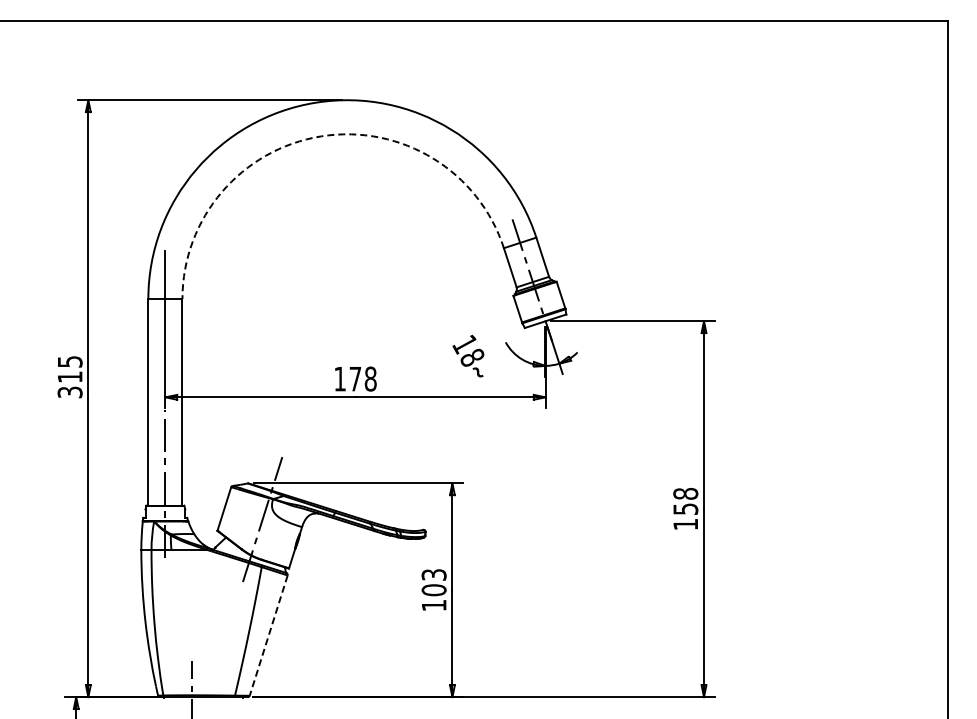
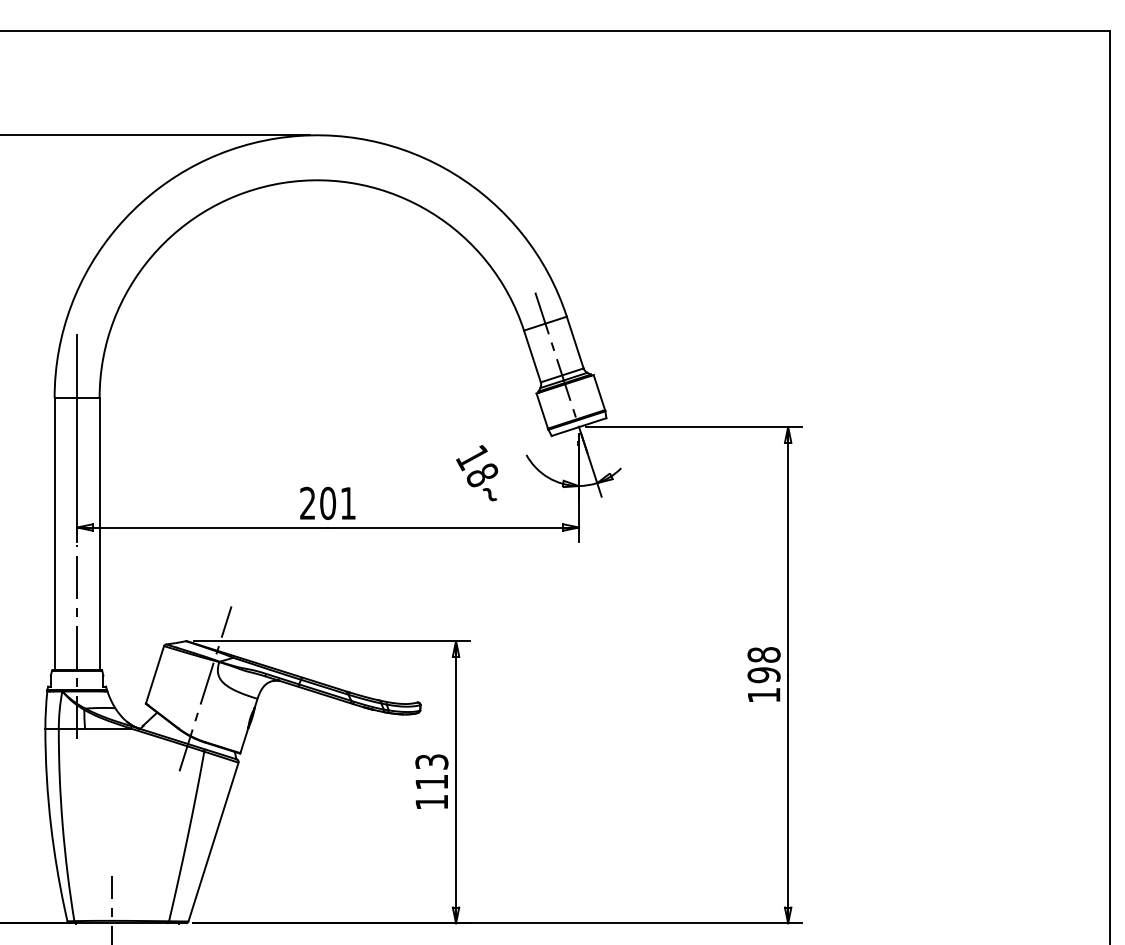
arc: (321, 136) -> (283, 183), dashed -> solid
text: (355, 378) -> (328, 502), 178 -> 201
text: (685, 509) -> (763, 675), 158 -> 198
text: (433, 590) -> (431, 782), 103 -> 113
line: (268, 636) -> (213, 843), dashed -> solid

